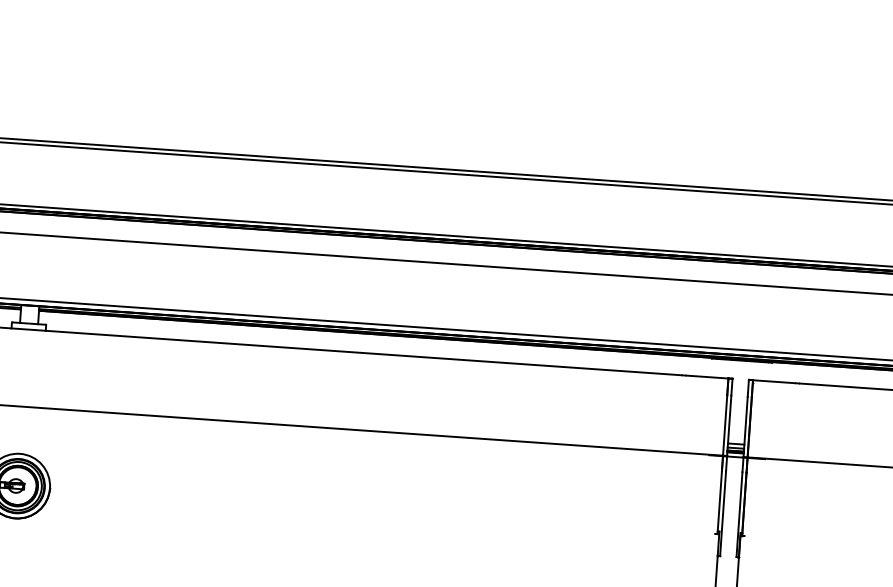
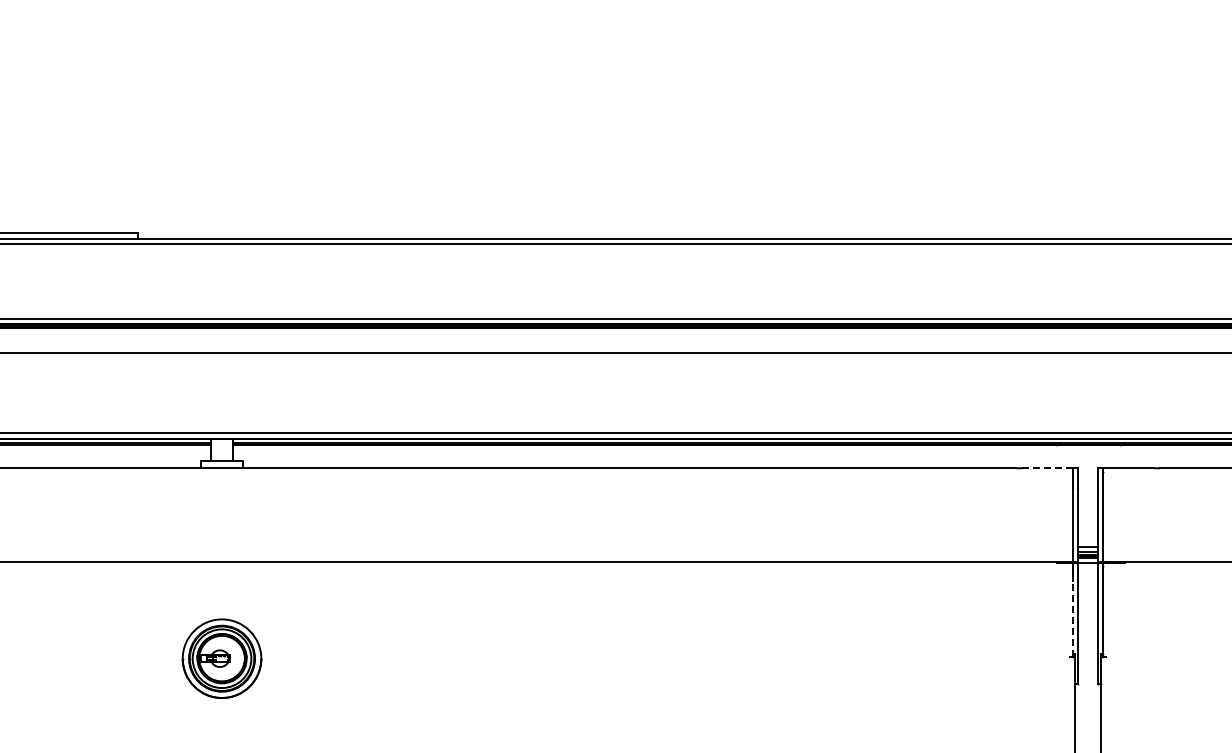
line: (707, 377) -> (1047, 468), solid -> dashed
line: (719, 502) -> (1073, 618), solid -> dashed

